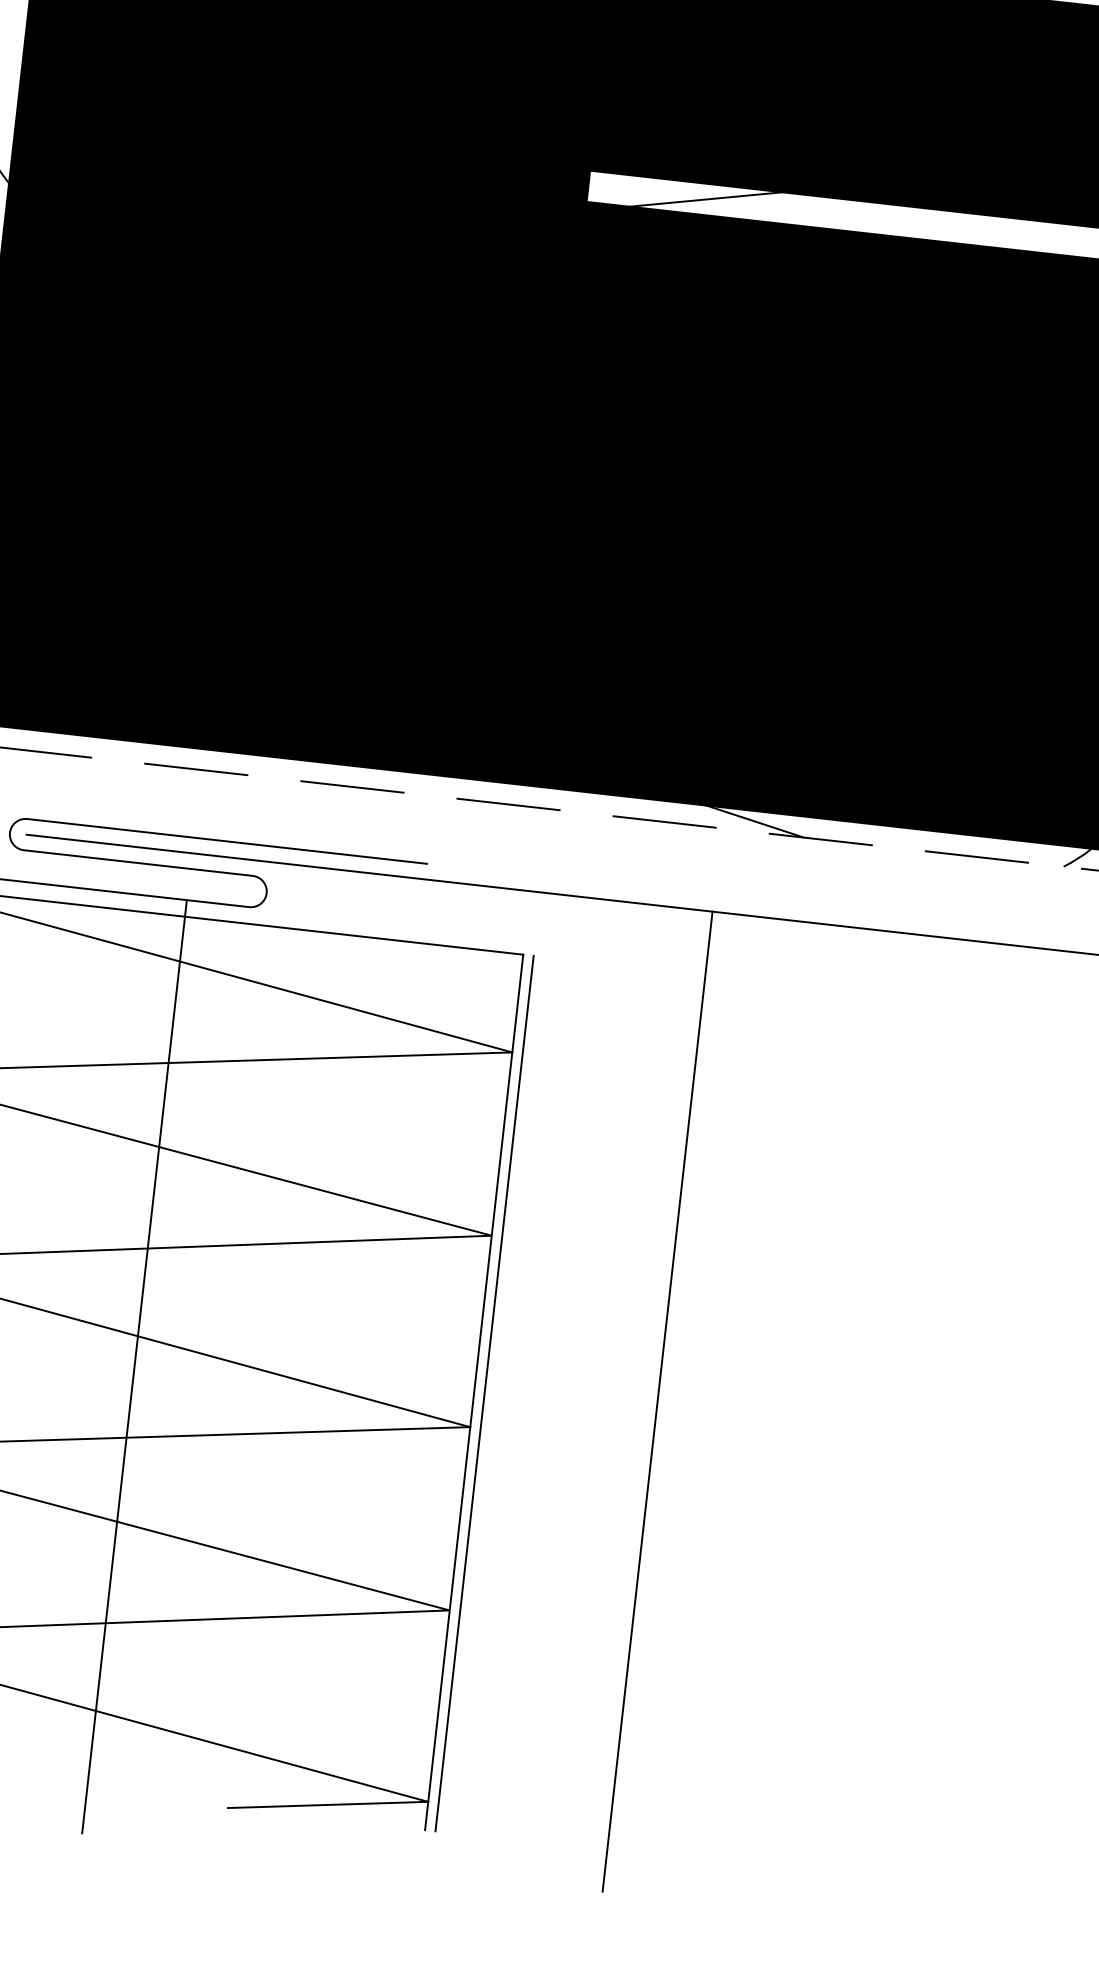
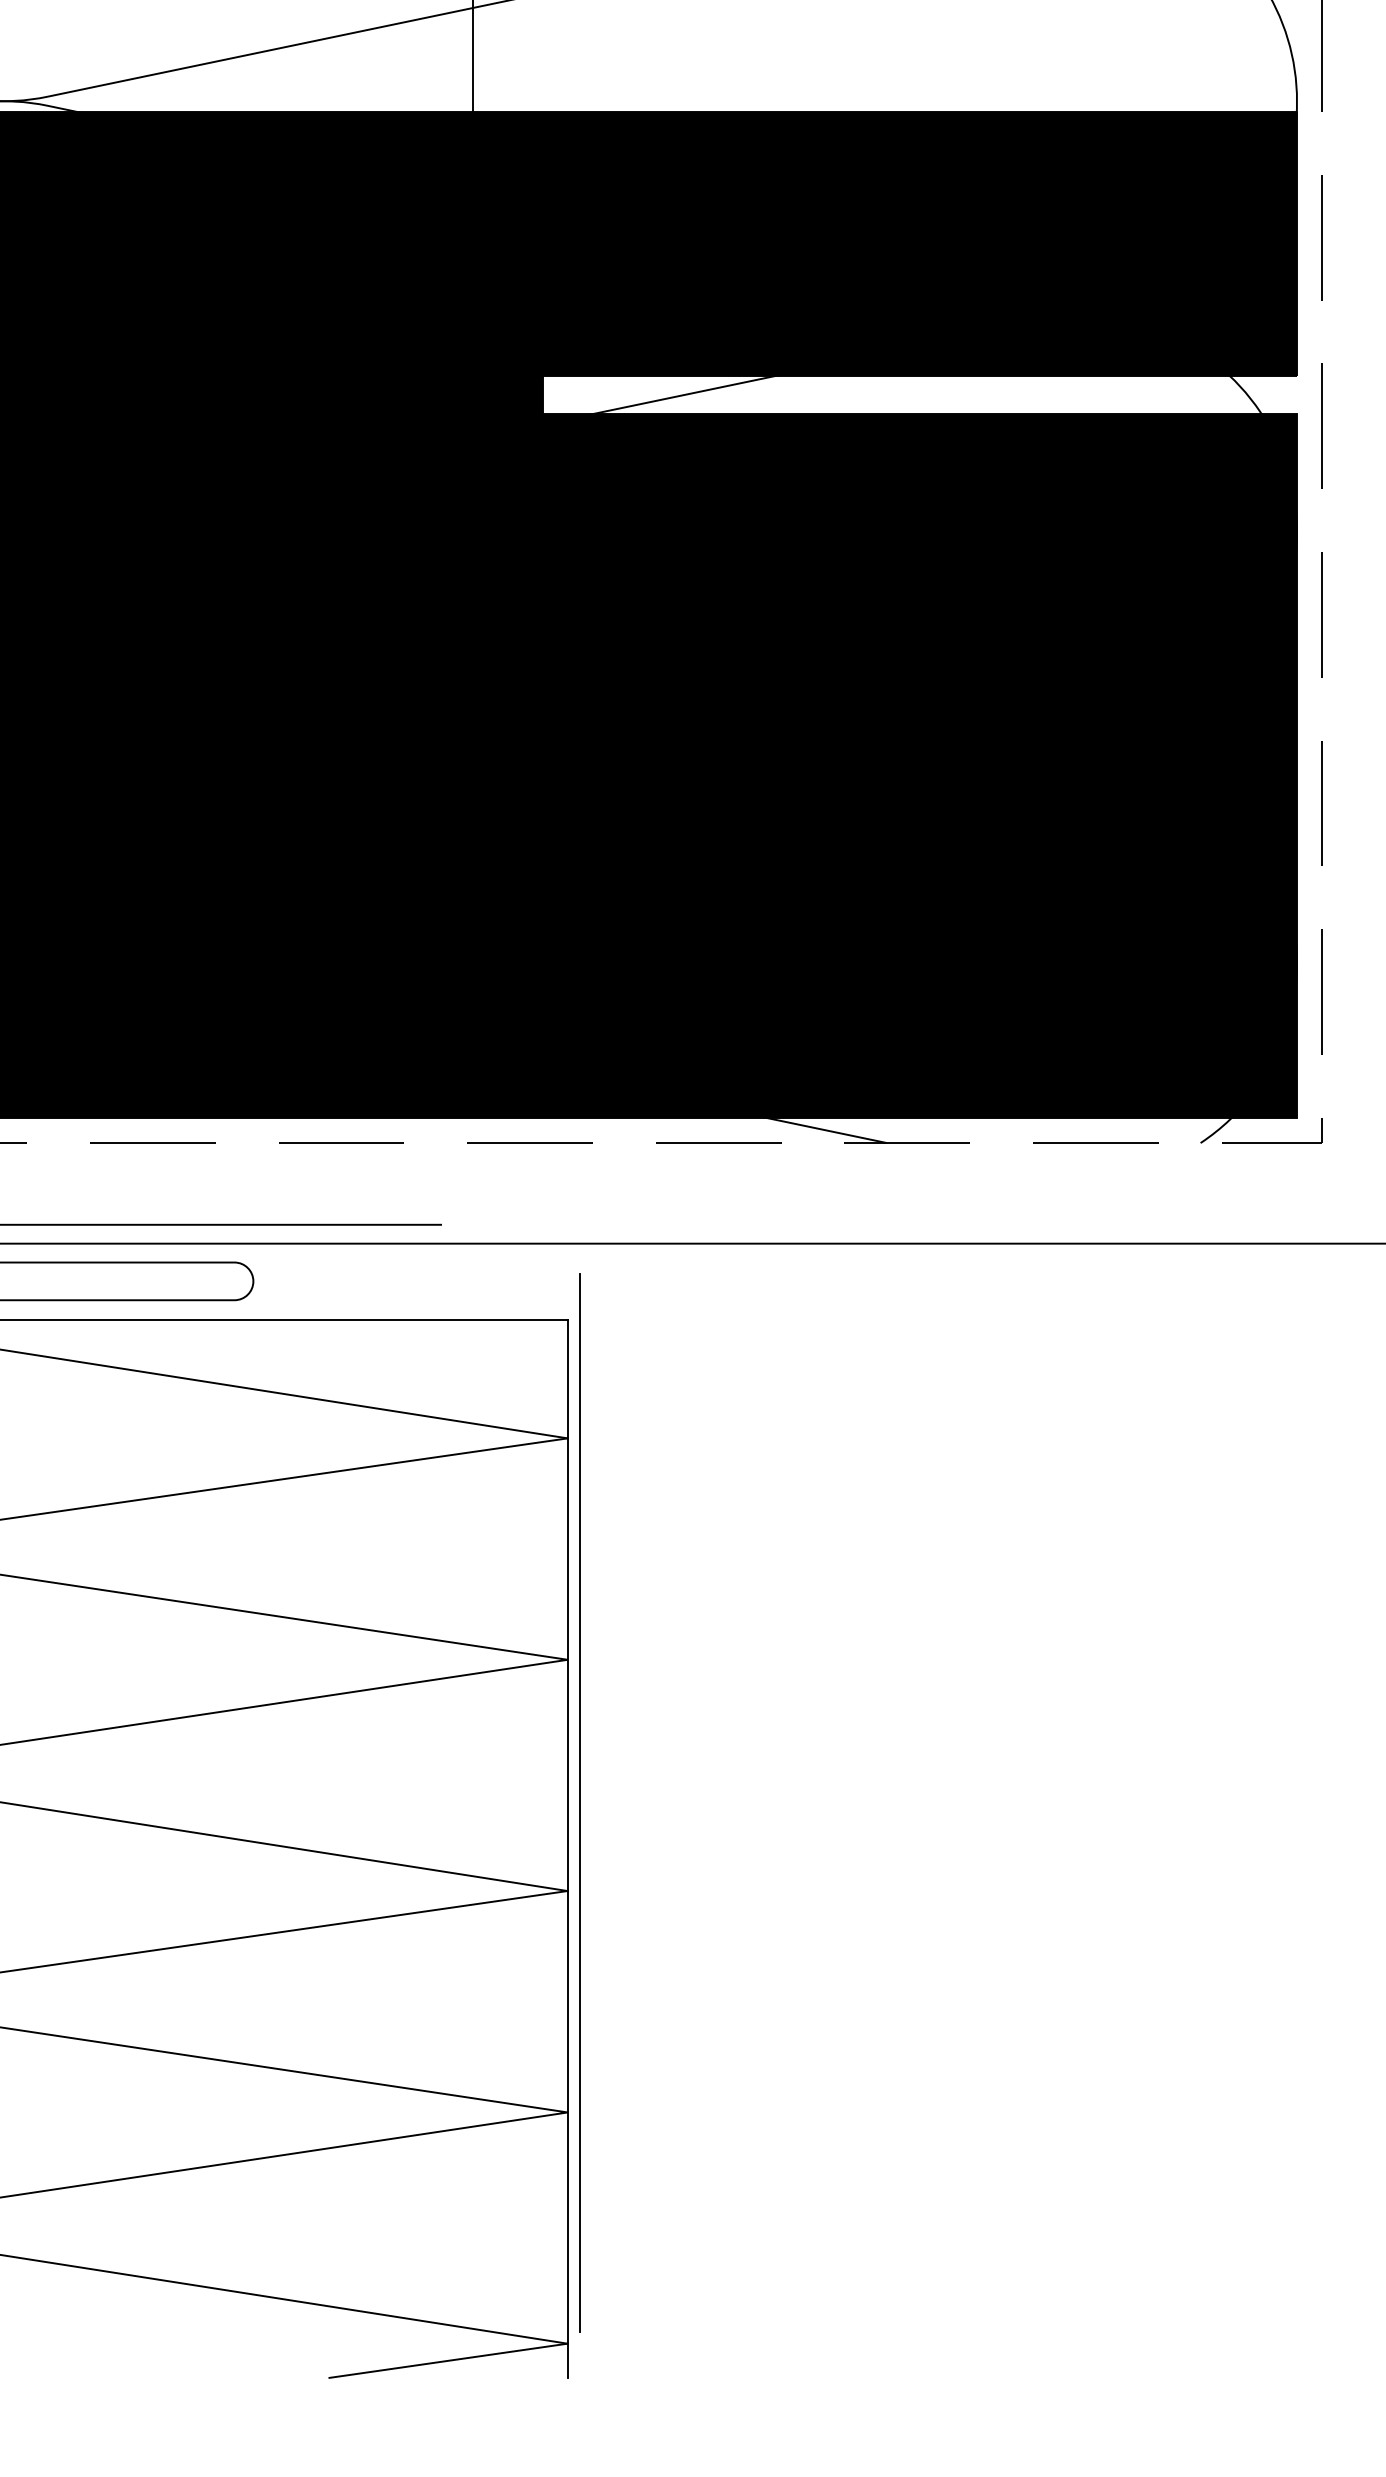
line: (134, 1366) -> (159, 1863), removed
line: (483, 1393) -> (579, 1802), moved
line: (657, 1401) -> (787, 1835), removed

